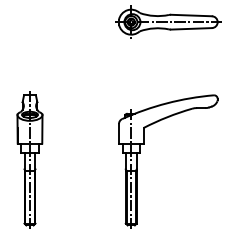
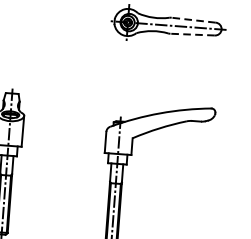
line: (190, 15) -> (192, 20), solid -> dashed
line: (190, 28) -> (191, 34), solid -> dashed

